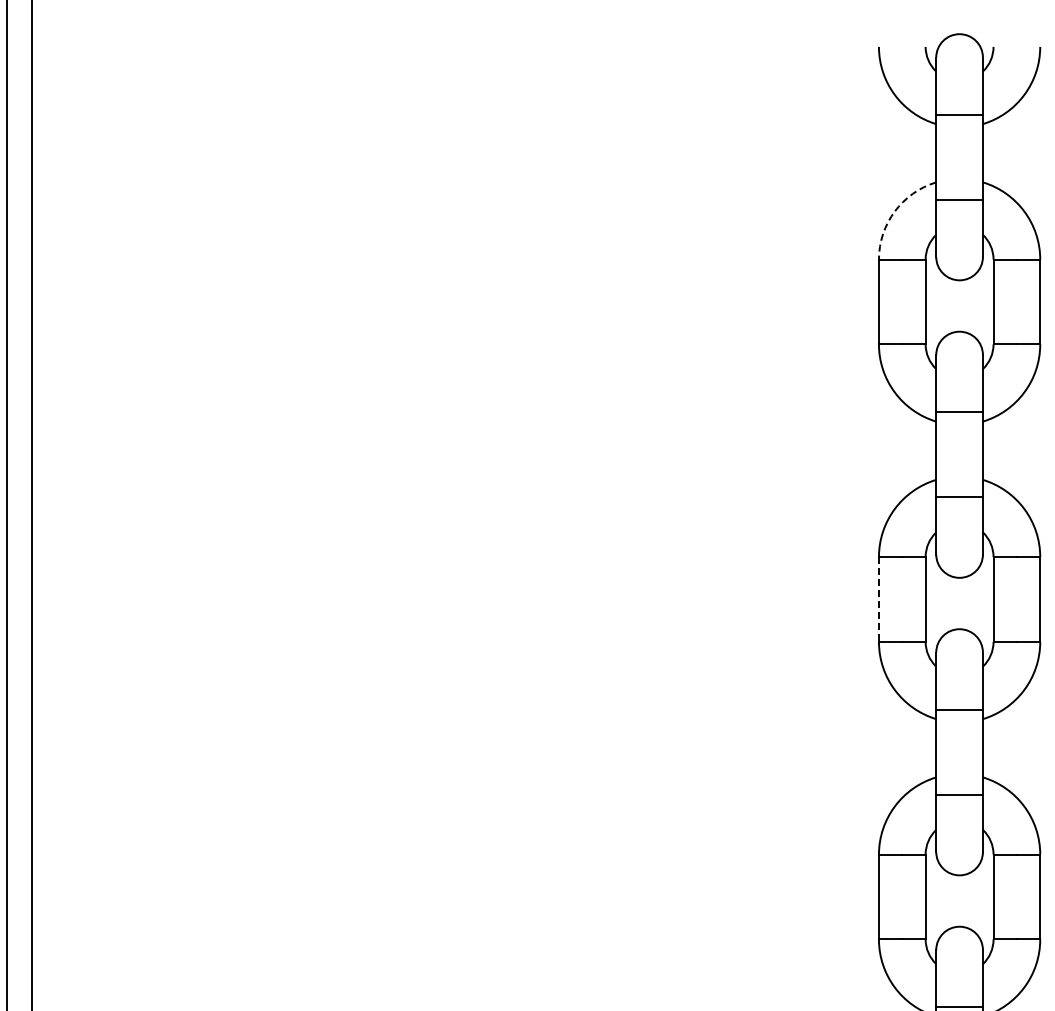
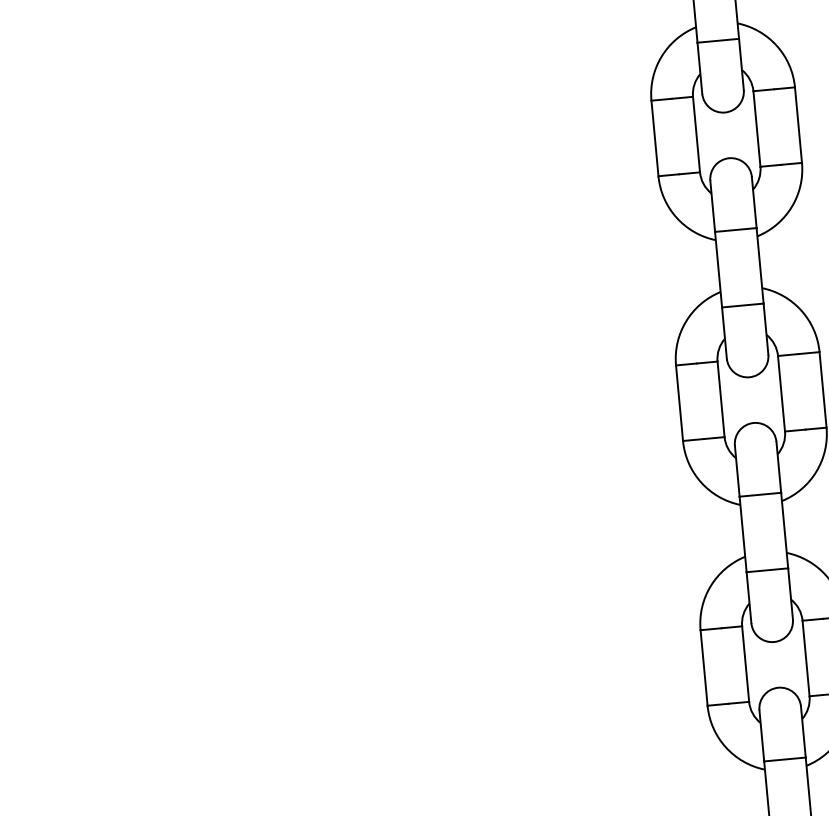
arc: (894, 211) -> (661, 56), dashed -> solid
line: (878, 600) -> (679, 404), dashed -> solid

